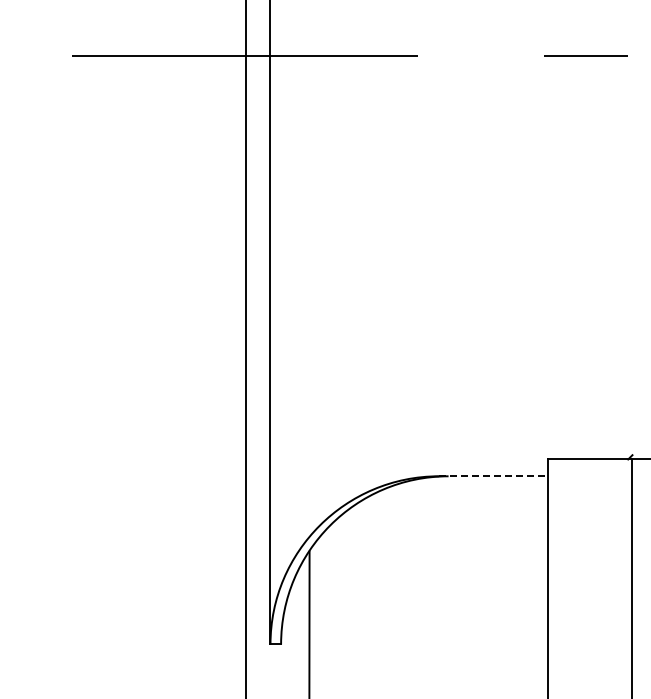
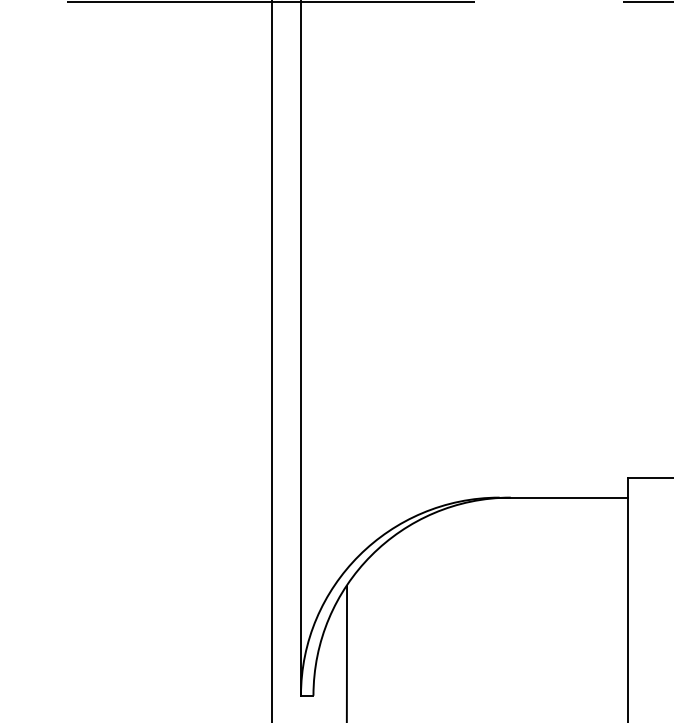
line: (493, 476) -> (563, 497), dashed -> solid

